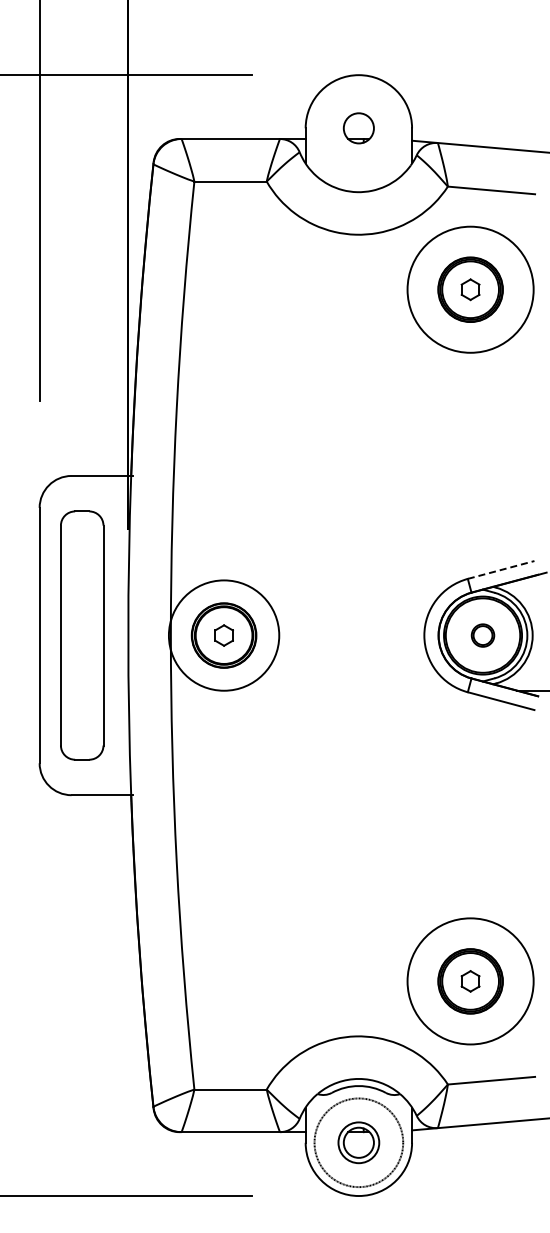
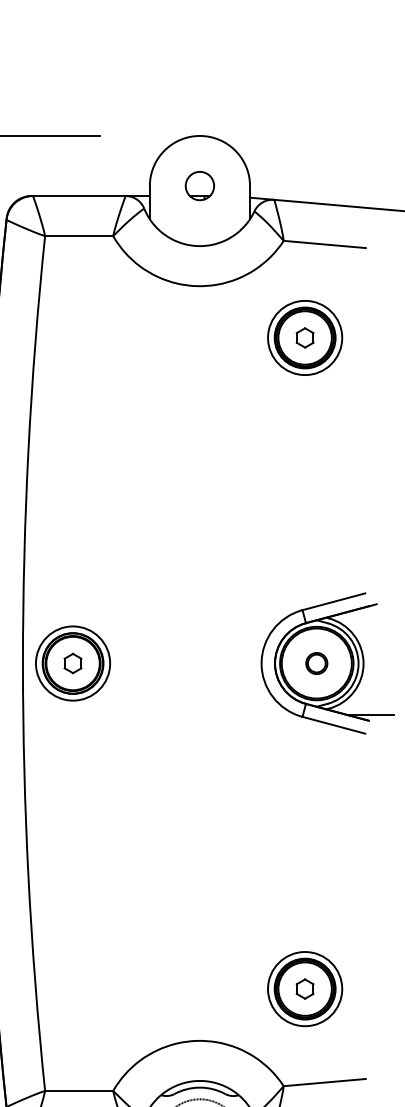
circle: (470, 289) -> (305, 337), size x0.62
line: (501, 569) -> (334, 601), dashed -> solid
circle: (223, 635) -> (72, 663), size x0.71
circle: (470, 981) -> (305, 989), size x0.62

